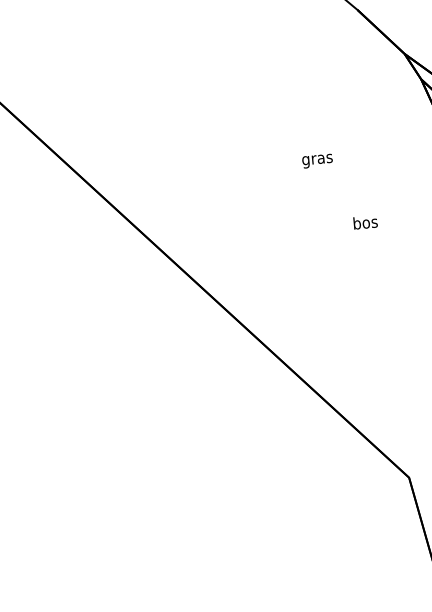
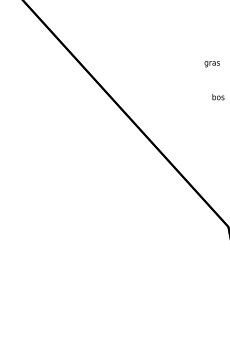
text: (316, 161) -> (211, 64), moved

